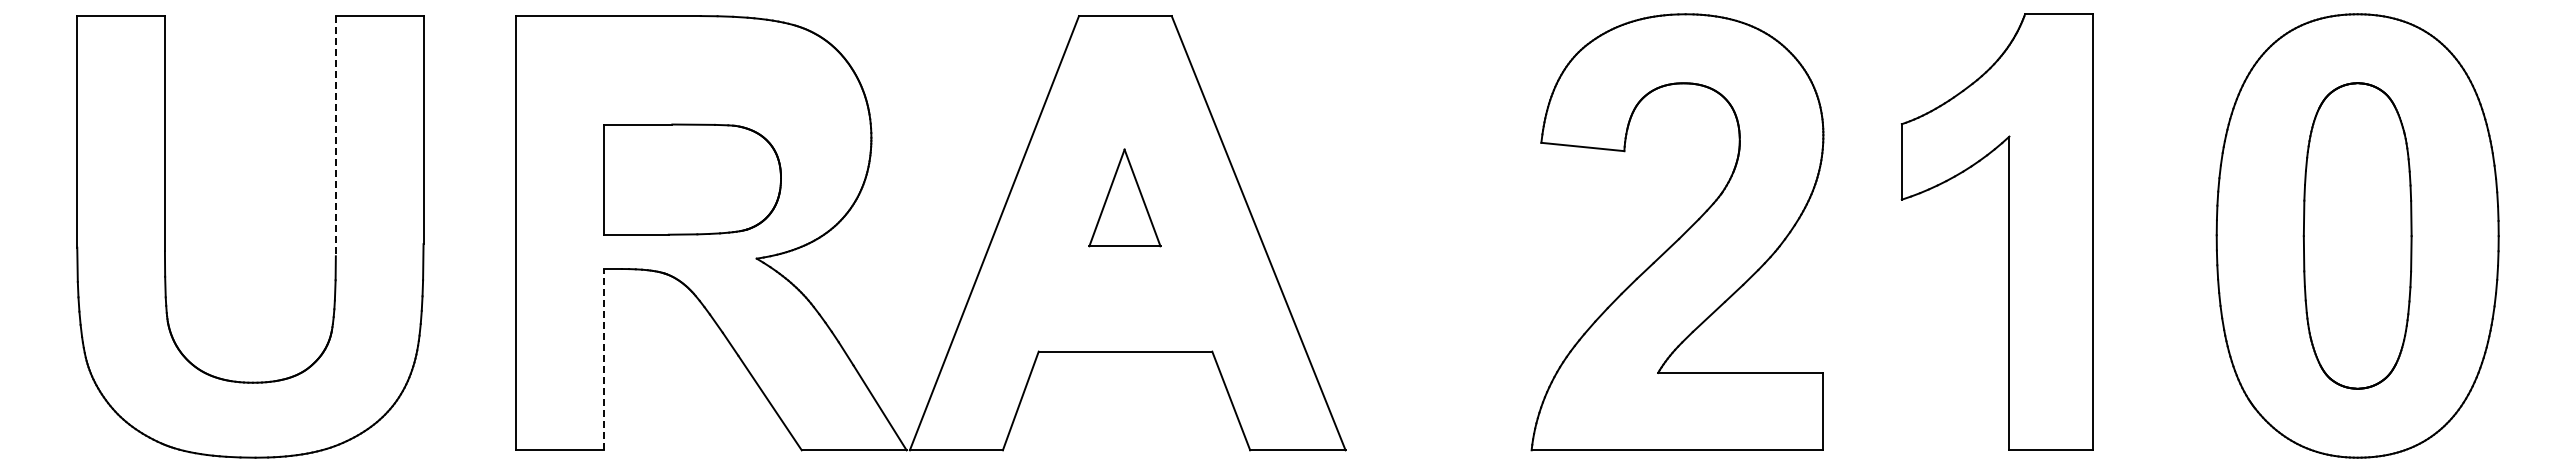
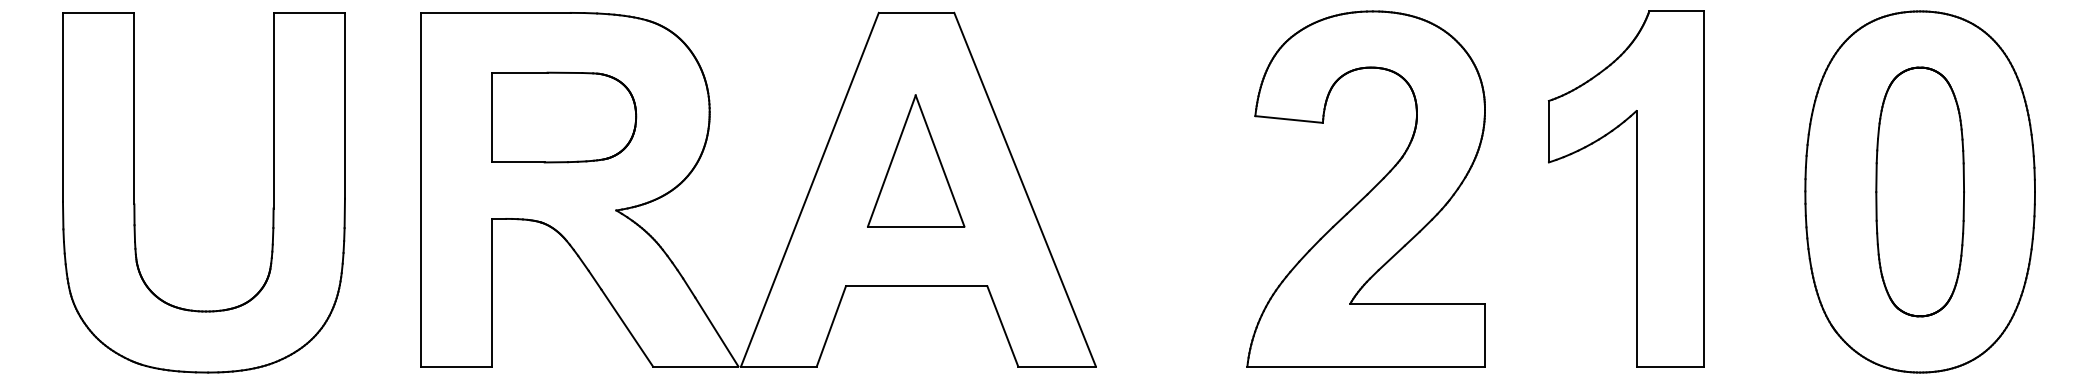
line: (335, 136) -> (273, 110), dashed -> solid
part: (692, 179) -> (564, 117), moved
part: (1124, 197) -> (915, 160), size x1.67
line: (603, 359) -> (491, 292), dashed -> solid

